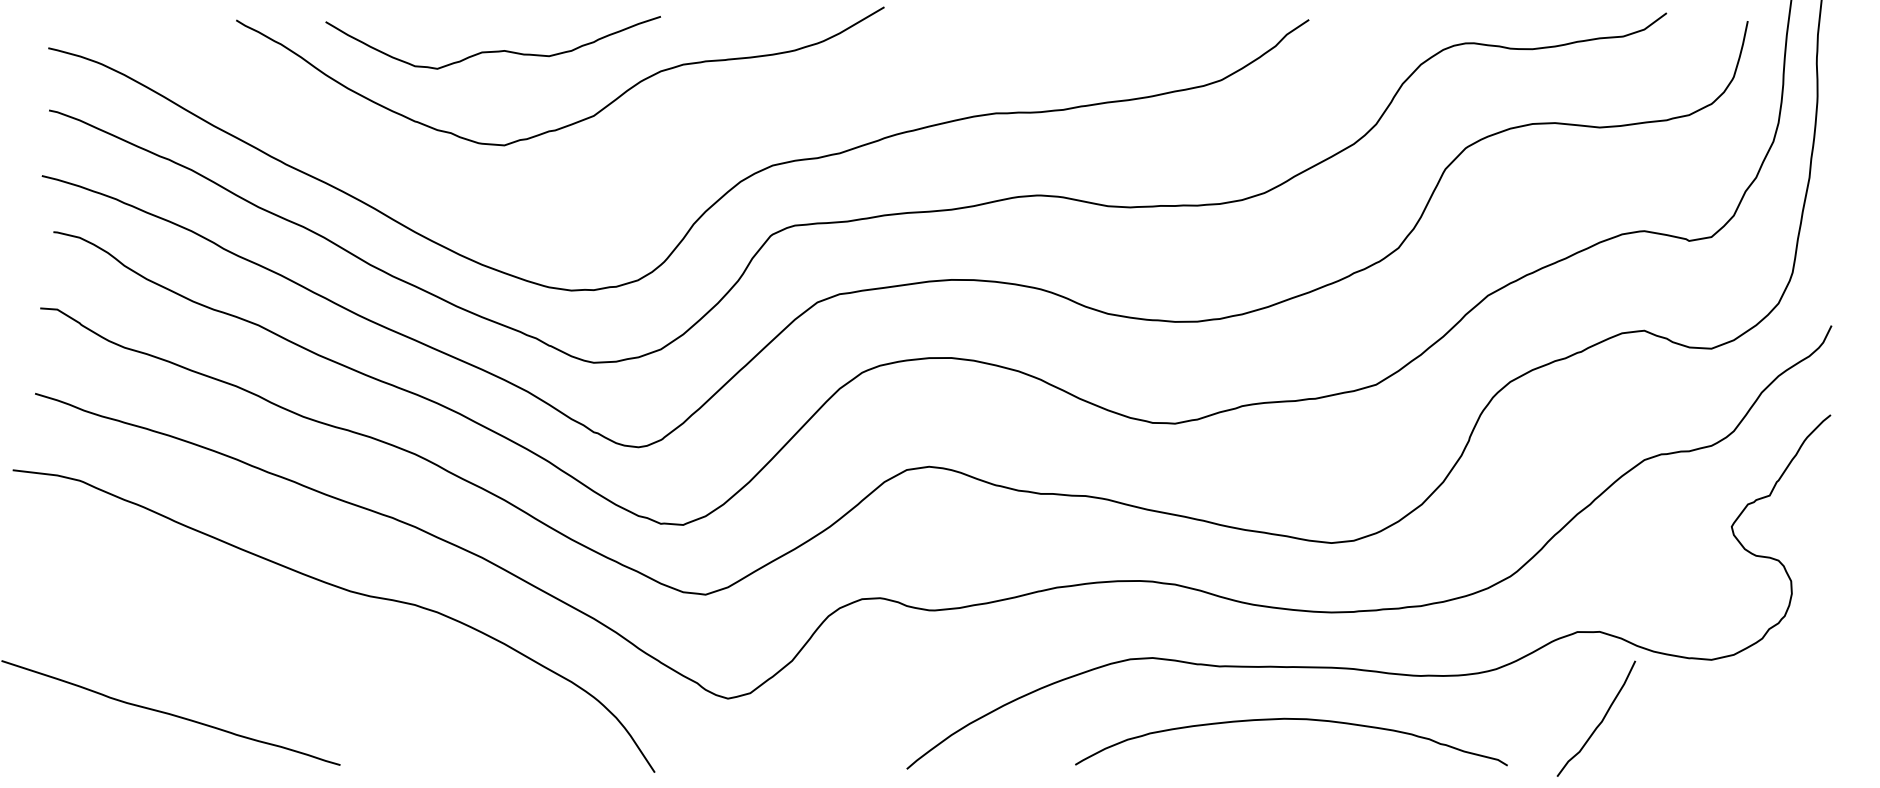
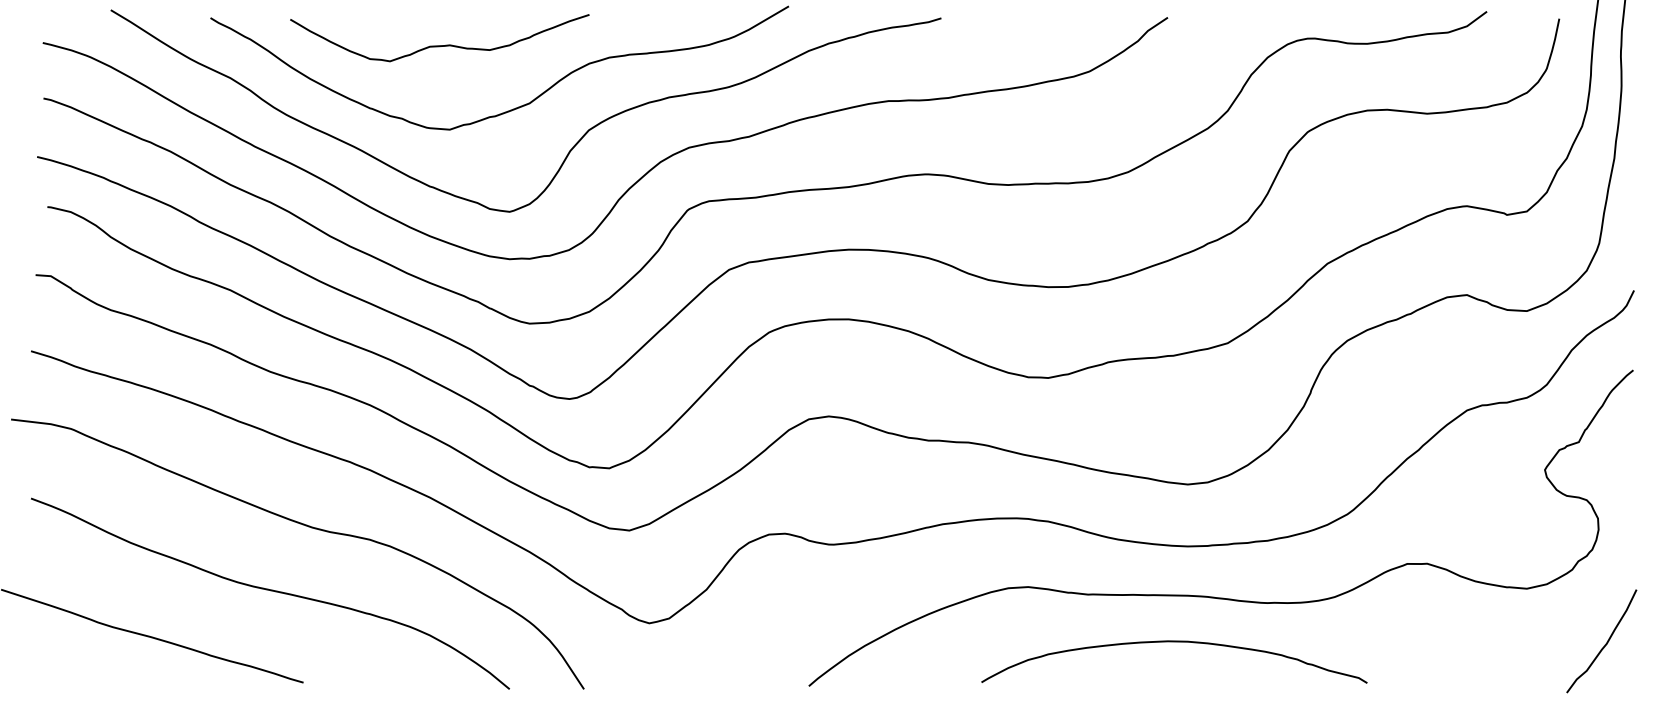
curve: (638, 168) -> (569, 150), added
curve: (303, 662) -> (270, 591), added
curve: (1291, 719) -> (1174, 641), moved
curve: (1600, 721) -> (1605, 643), moved

